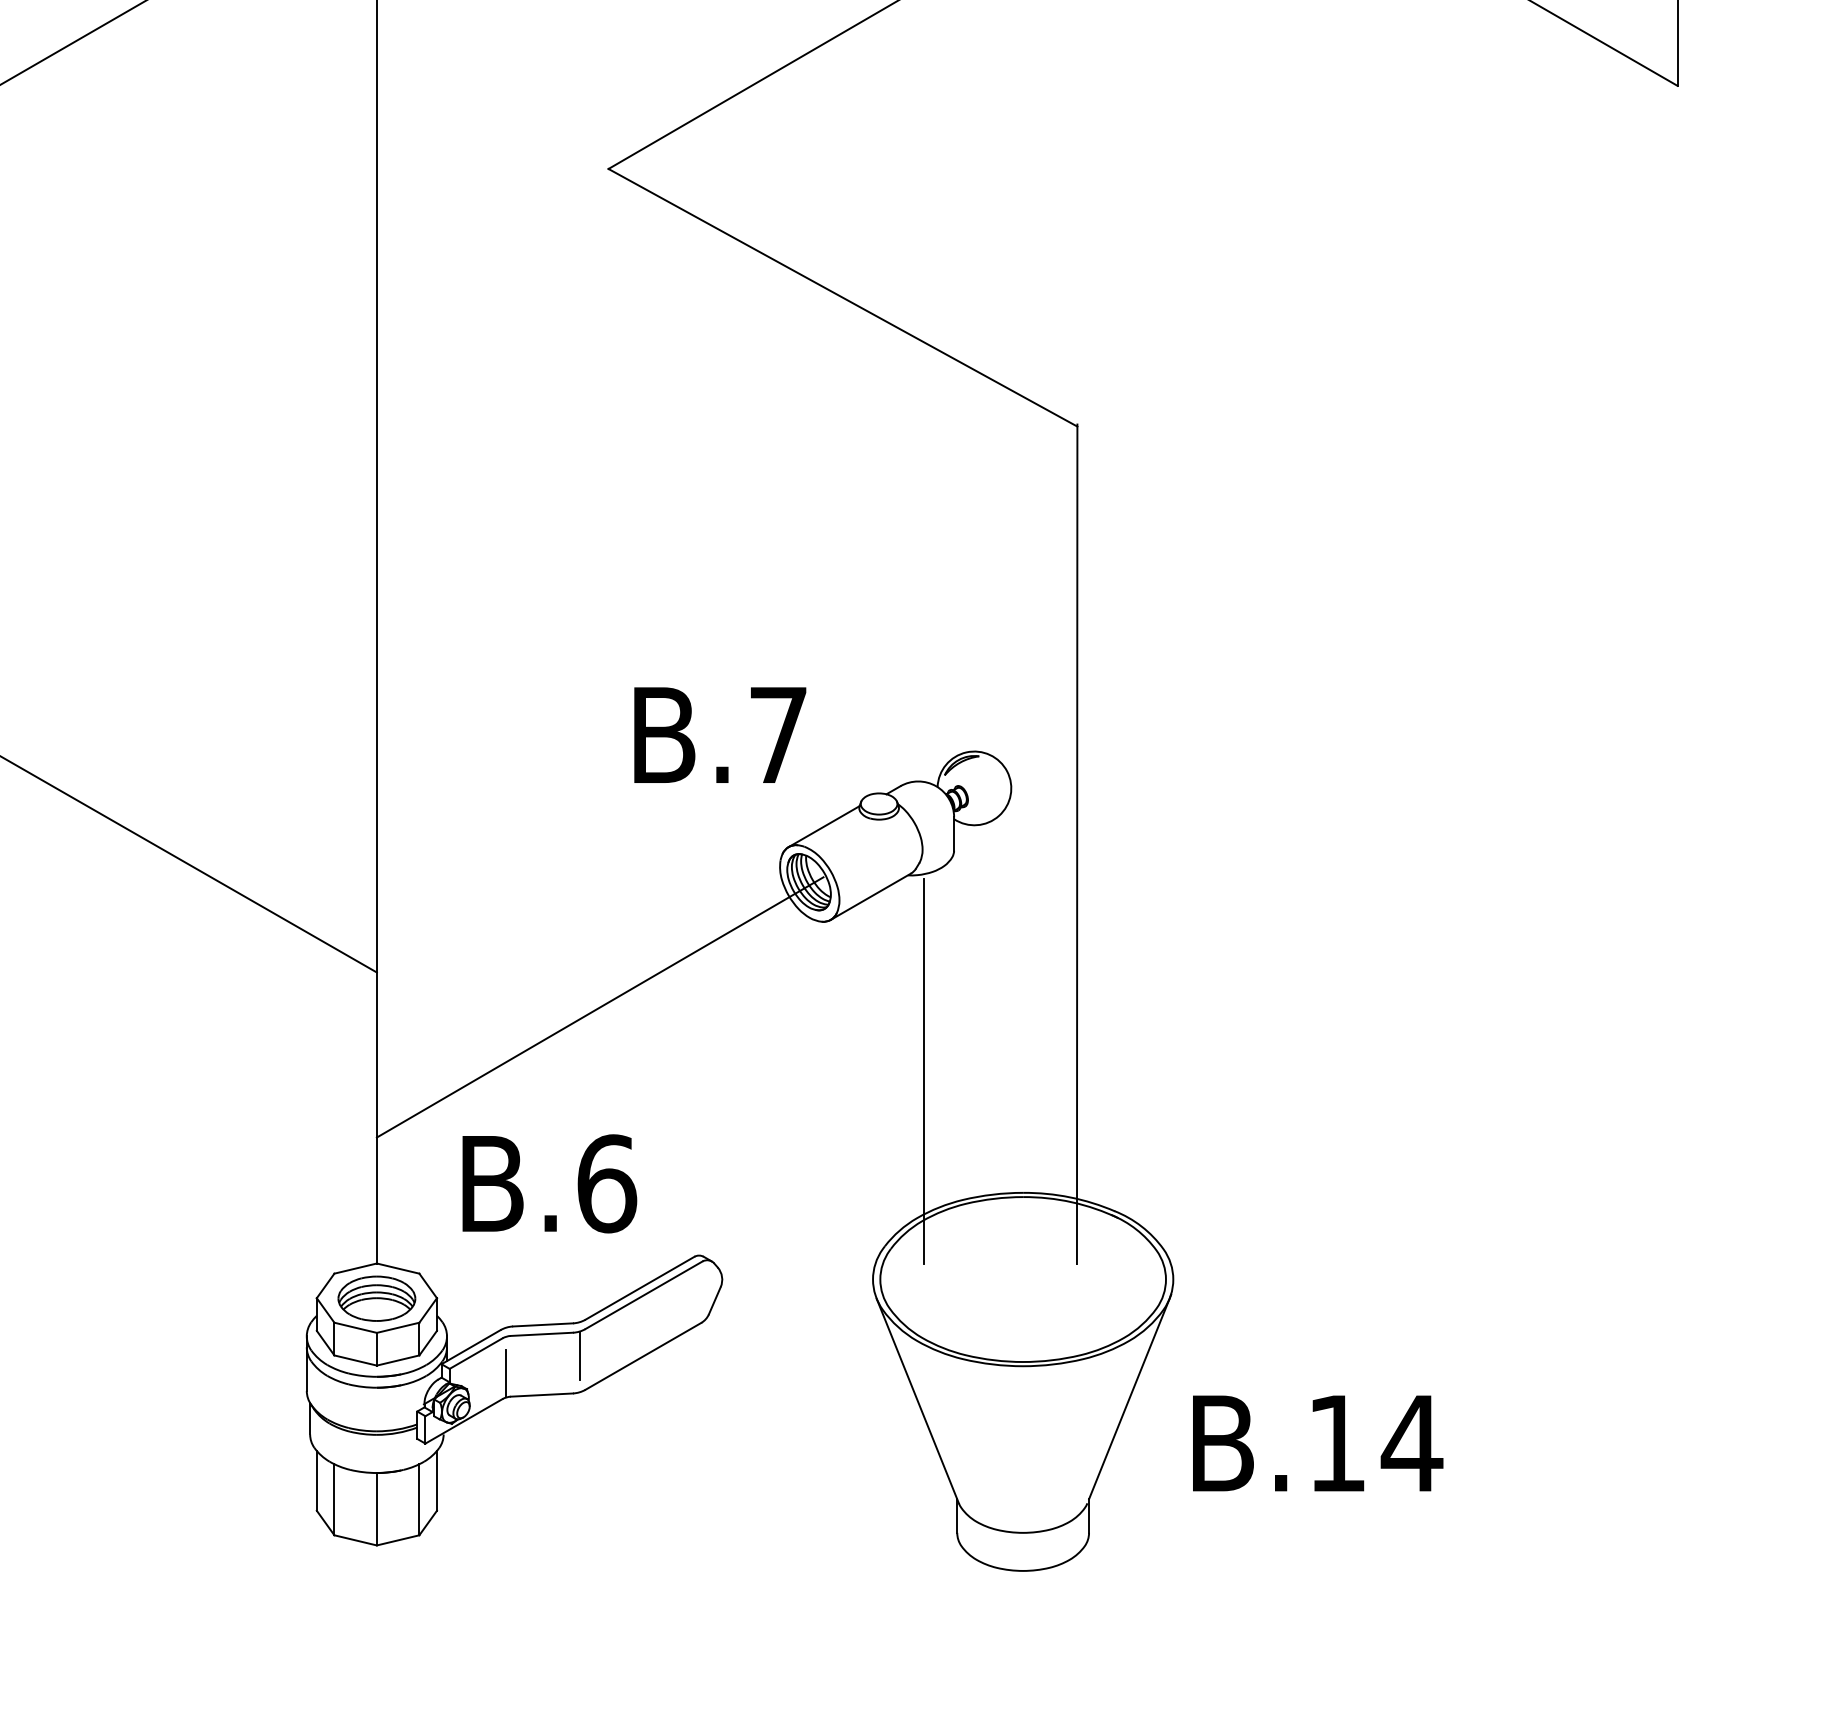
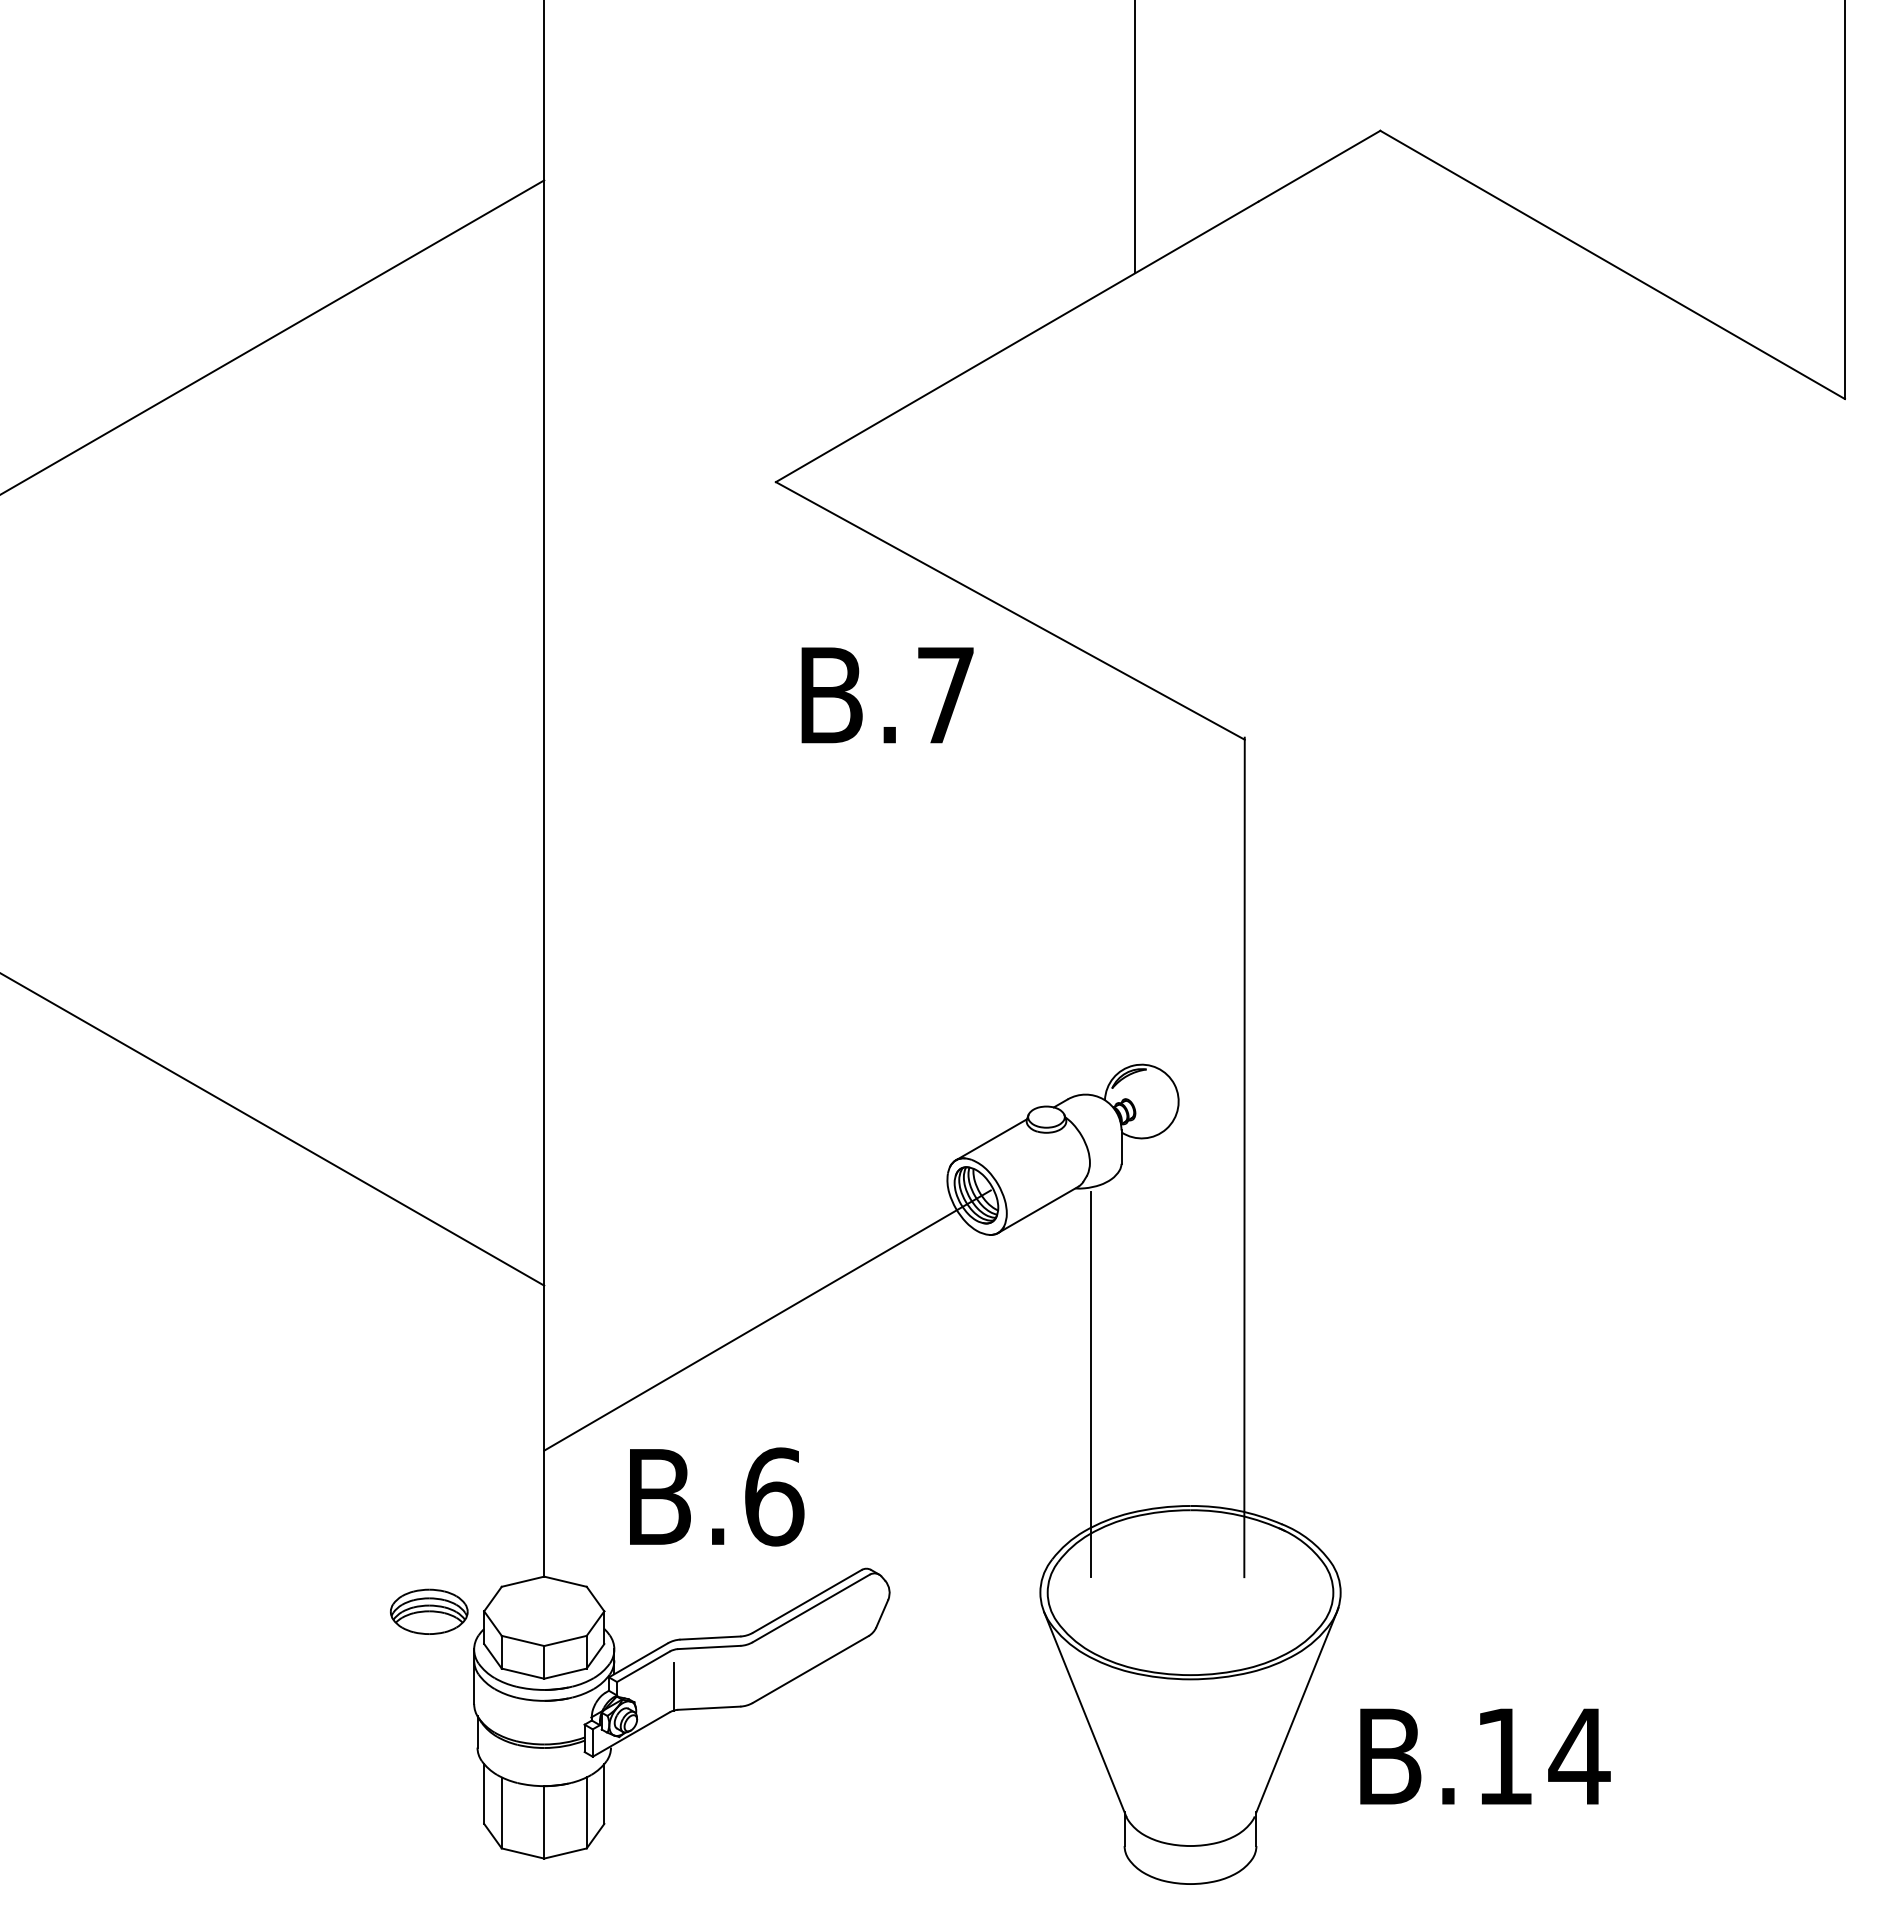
text: (720, 735) -> (887, 695), moved
part: (377, 1298) -> (429, 1611), moved
line: (579, 1355) -> (746, 1668), removed

